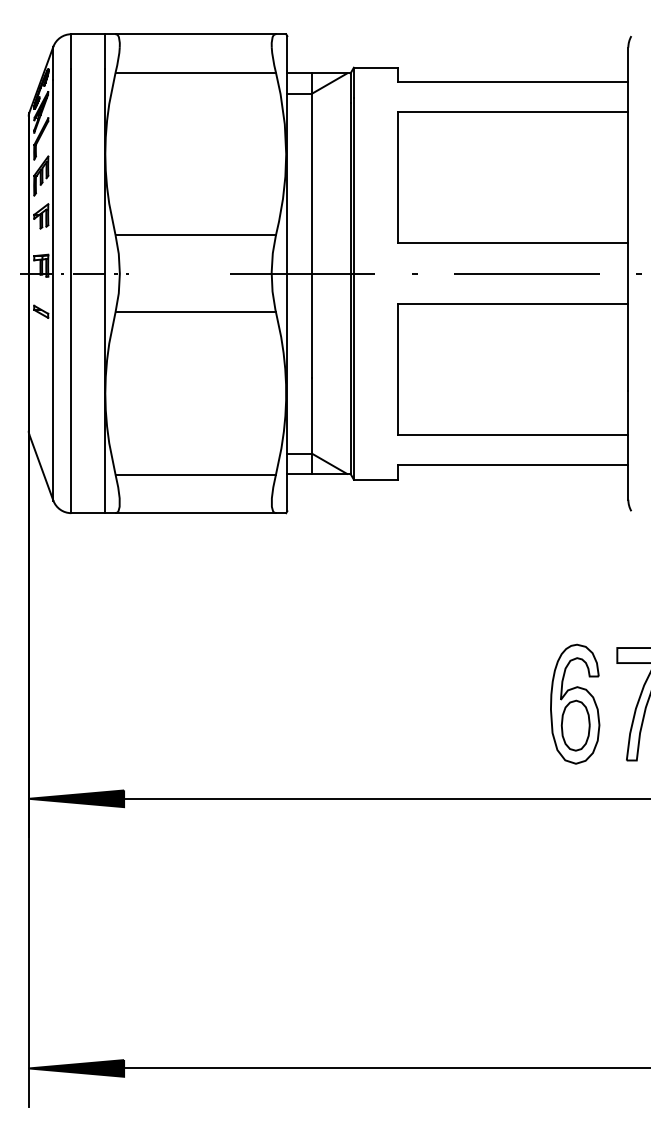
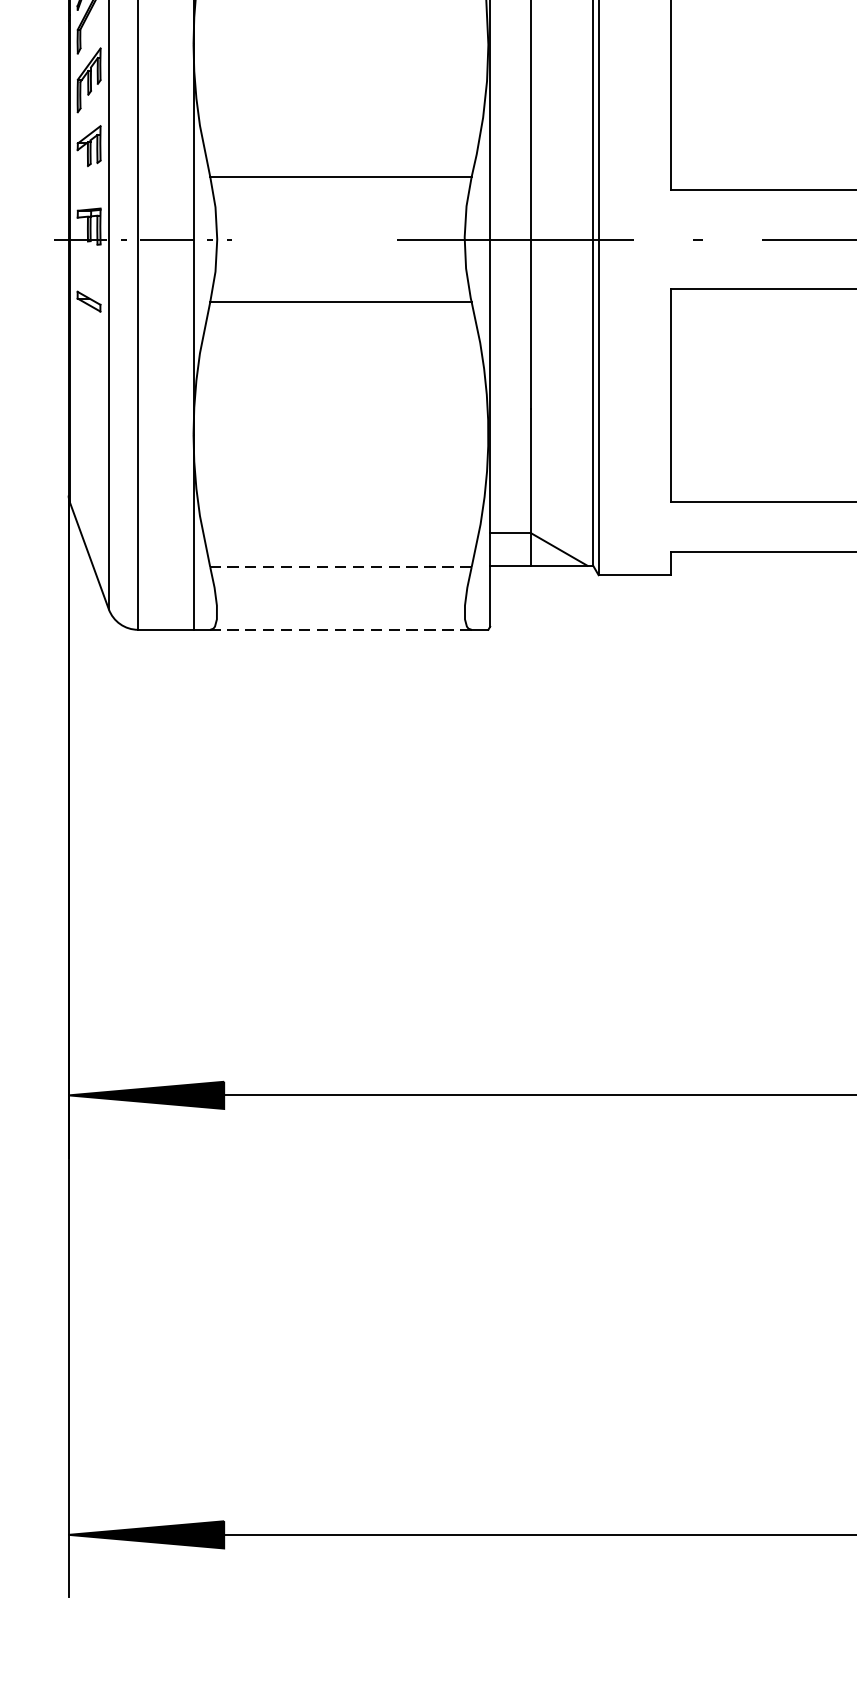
line: (195, 474) -> (340, 566), solid -> dashed
line: (195, 513) -> (340, 630), solid -> dashed

